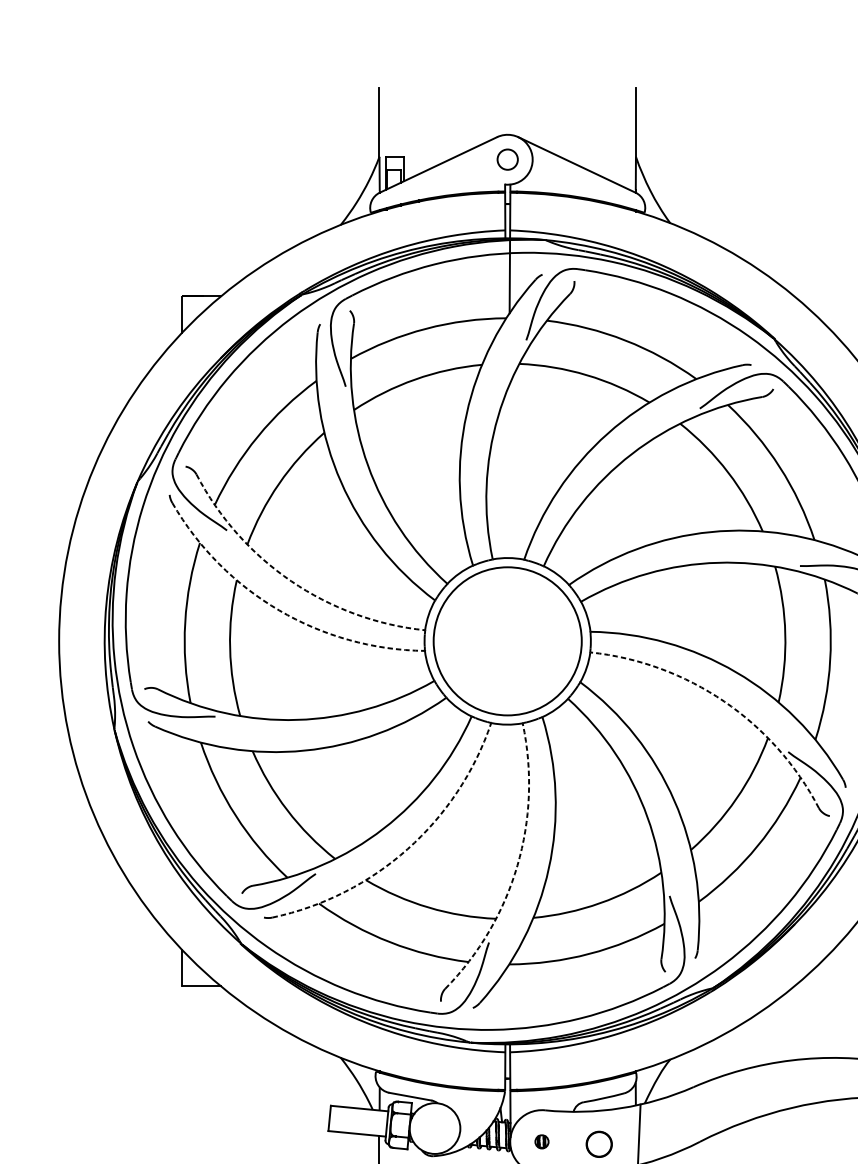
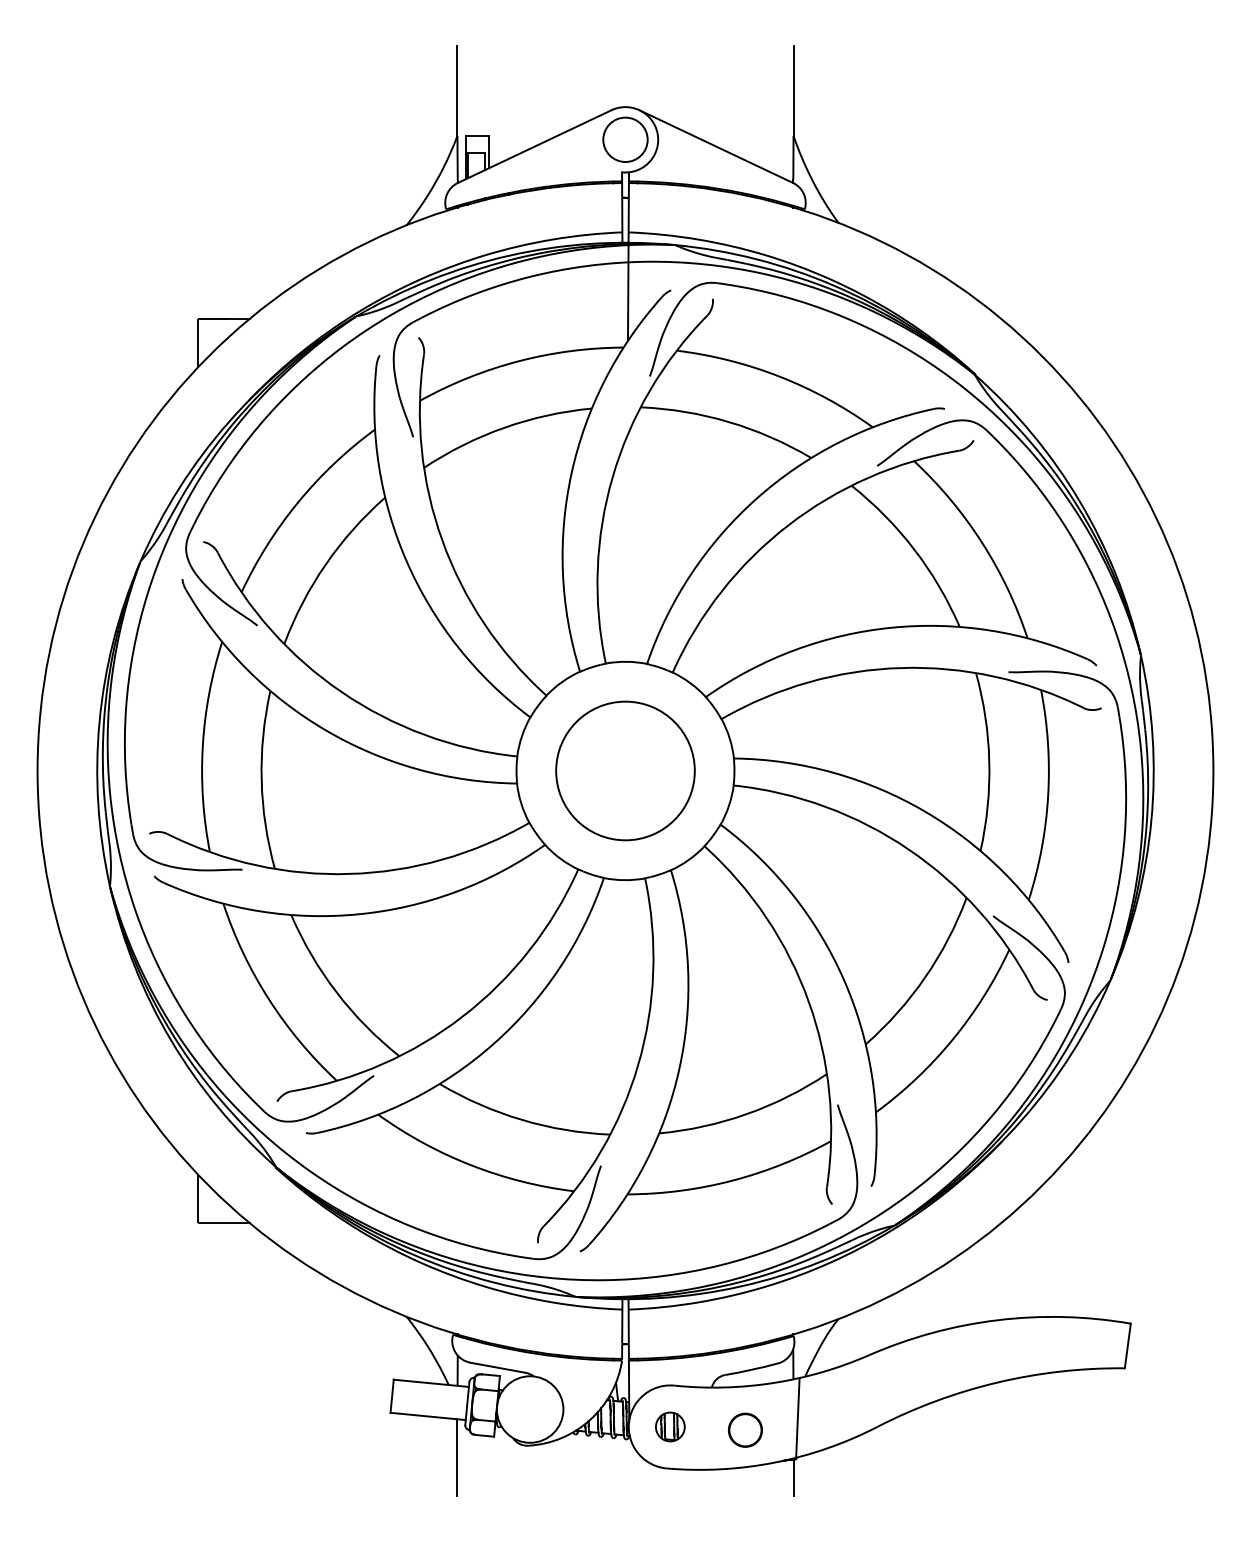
circle: (507, 159) -> (625, 139), size x1.67
arc: (291, 581) -> (341, 692), dashed -> solid
arc: (278, 610) -> (325, 730), dashed -> solid
circle: (507, 640) -> (625, 770), size x0.71
arc: (724, 701) -> (909, 849), dashed -> solid
arc: (407, 849) -> (494, 1043), dashed -> solid
arc: (517, 866) -> (638, 1065), dashed -> solid
part: (542, 1141) -> (670, 1426), size x1.67

